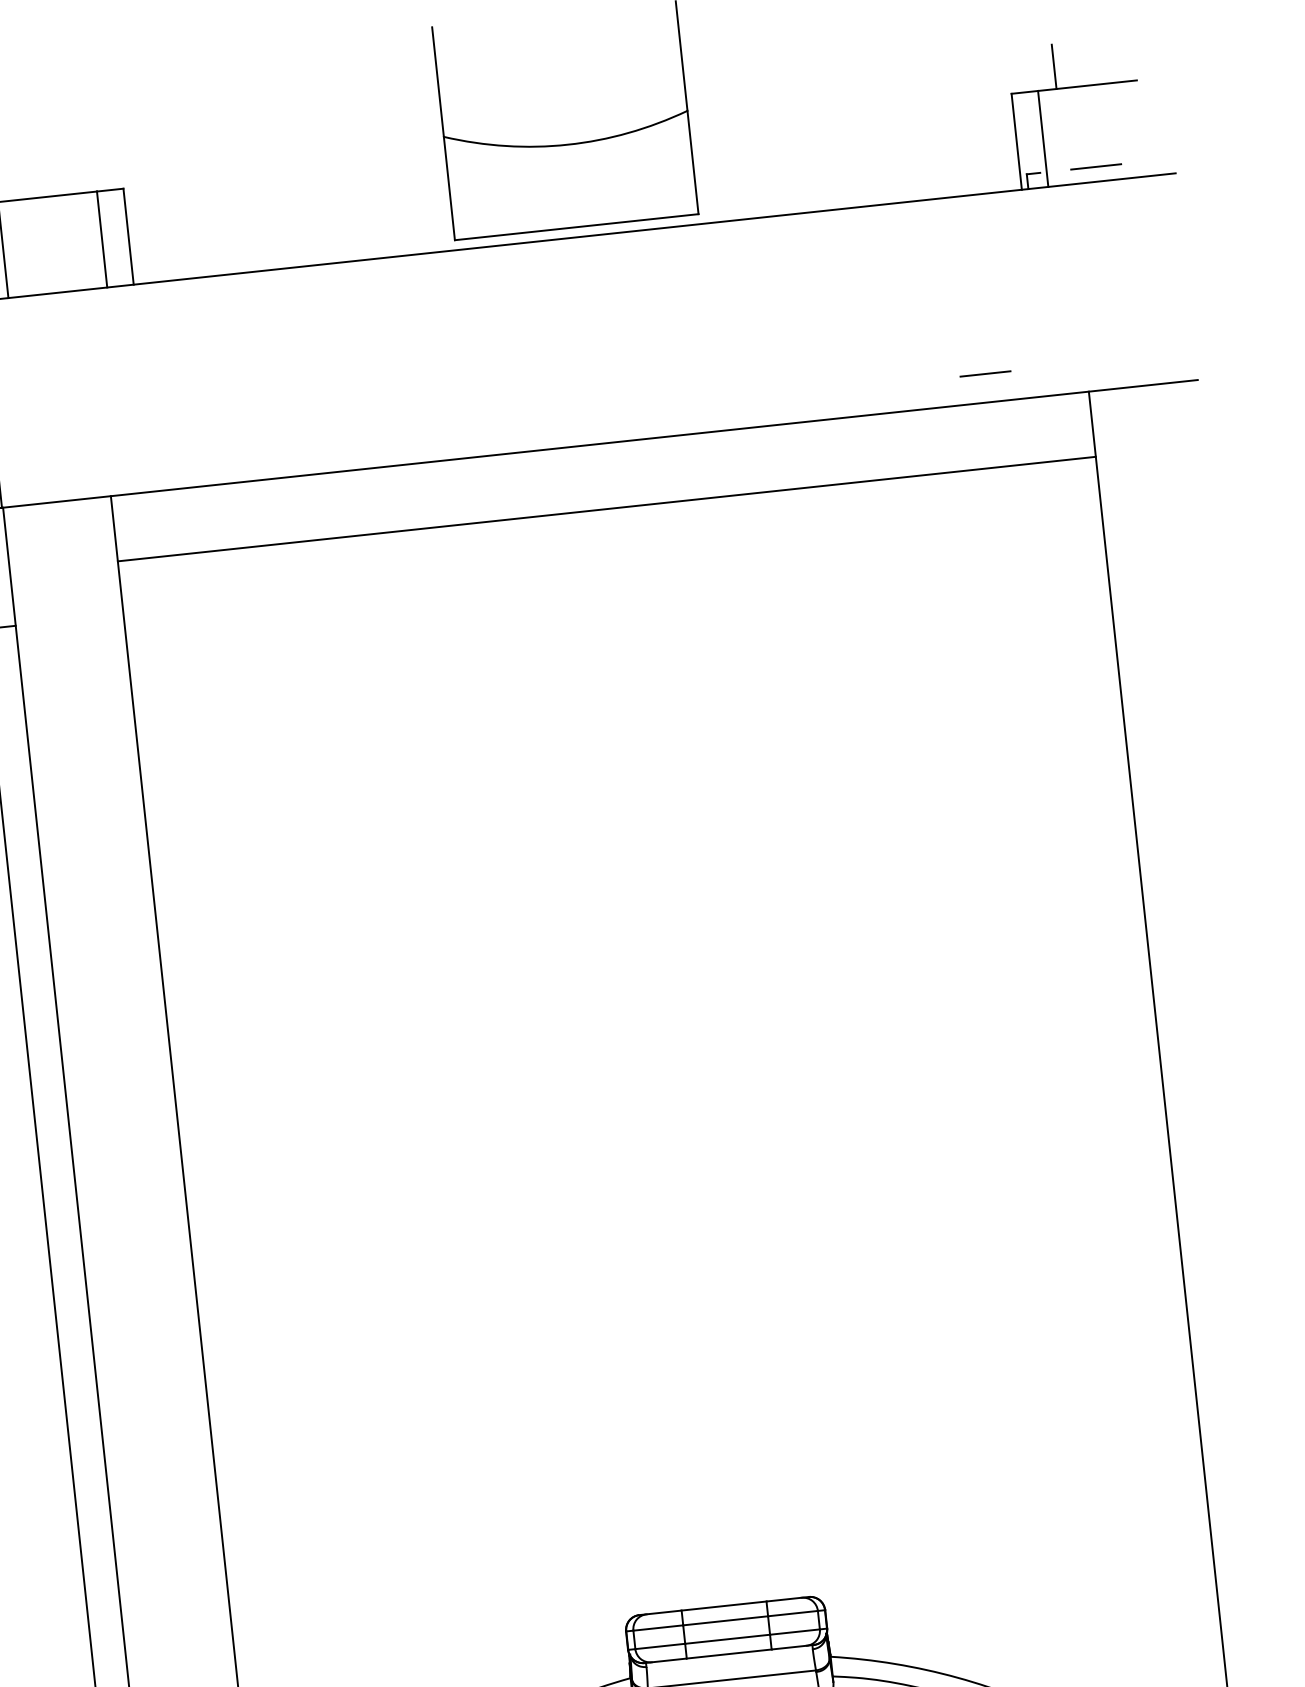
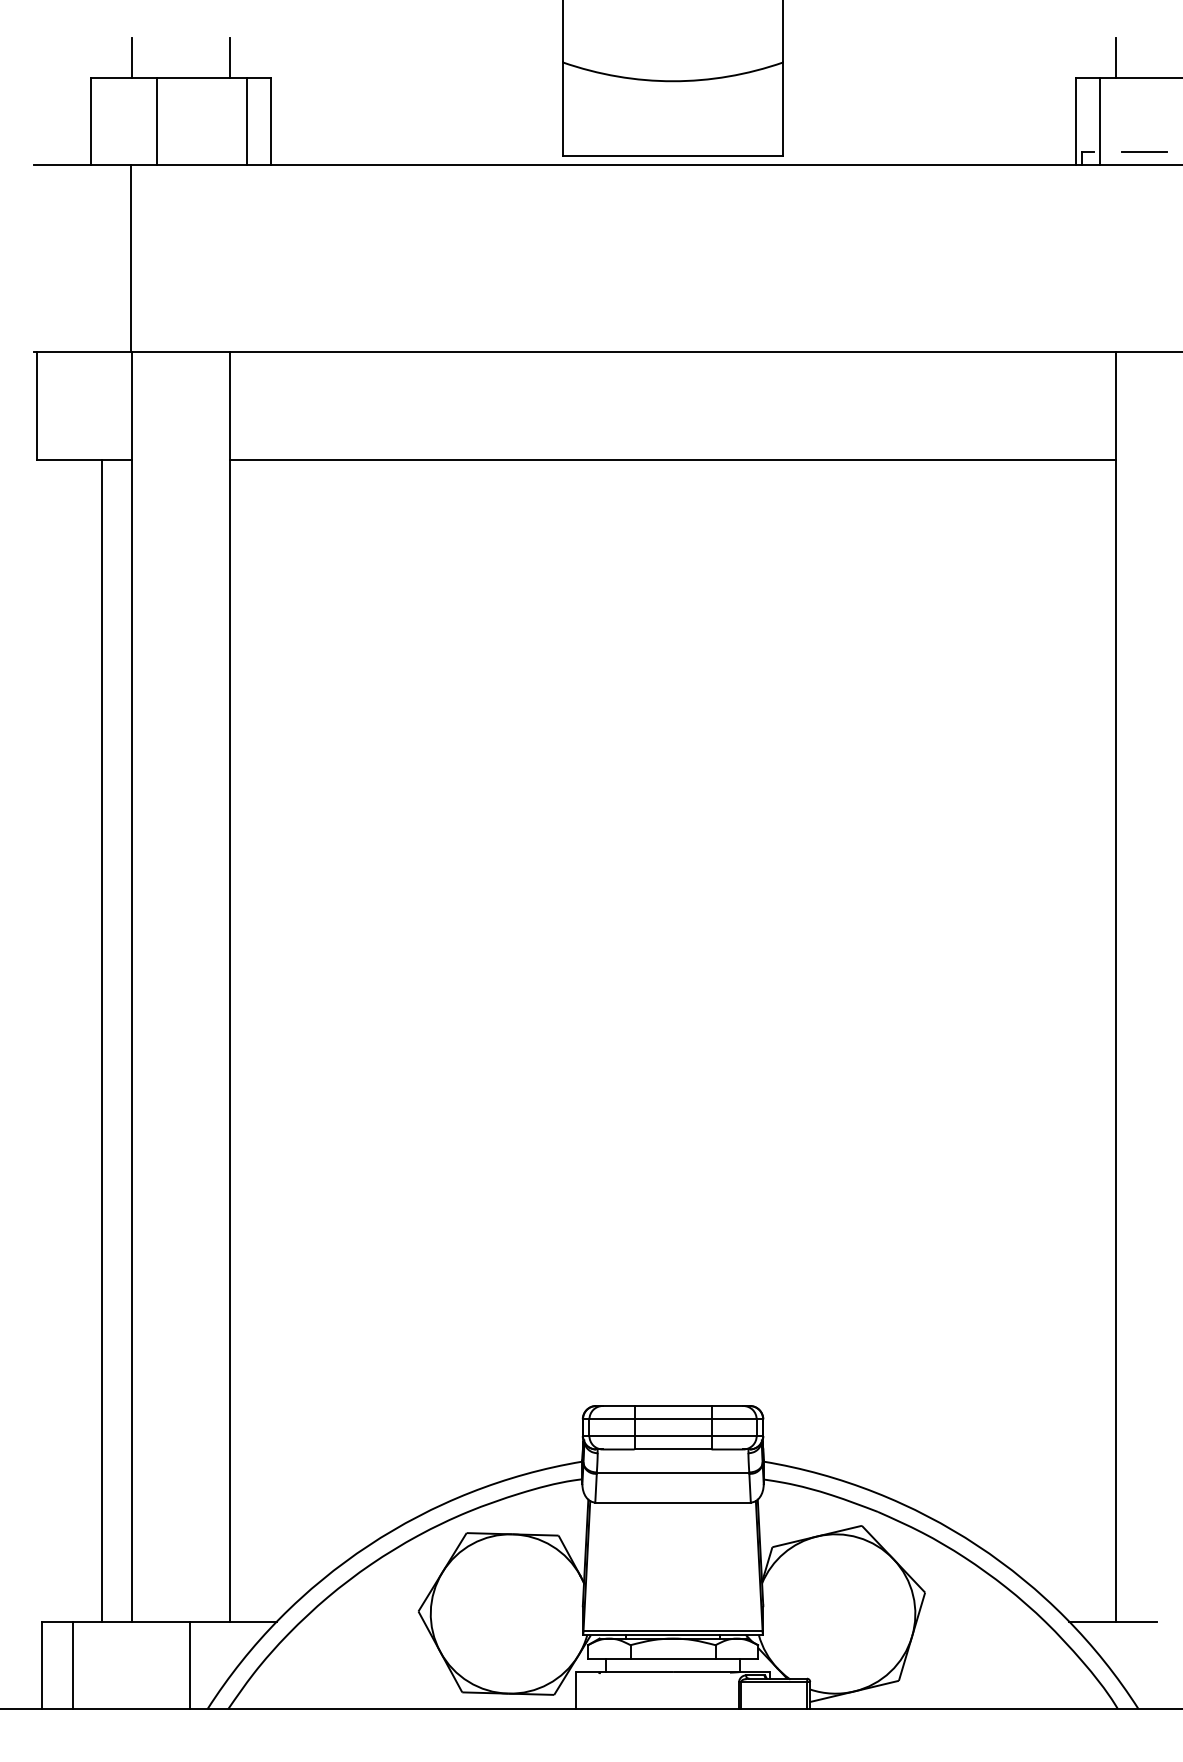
line: (75, 170) -> (229, 57), added
line: (985, 373) -> (1025, 326), removed
line: (606, 509) -> (672, 459), moved

